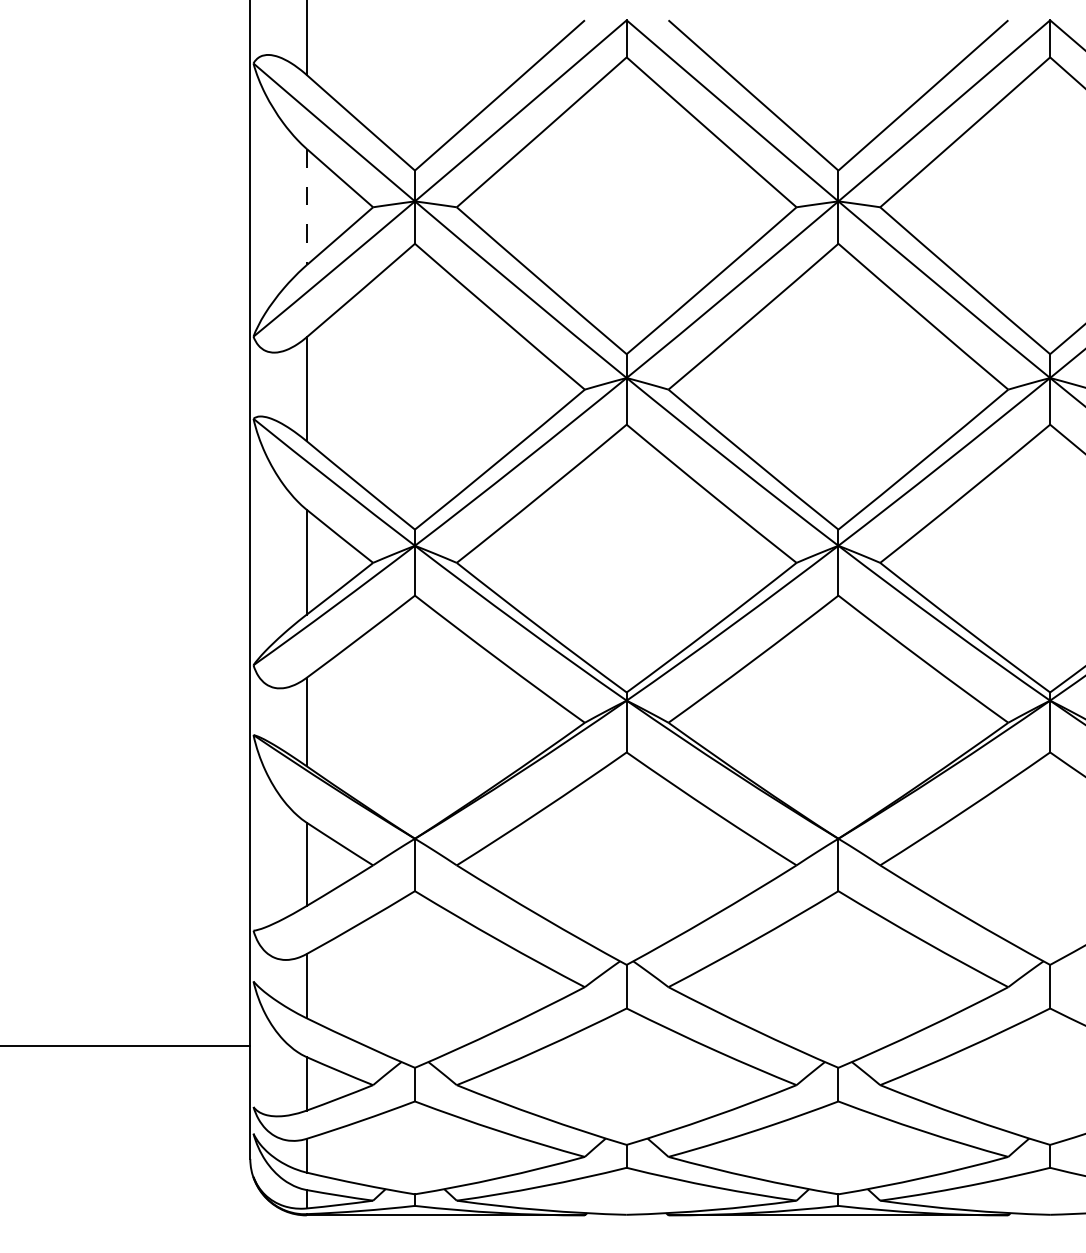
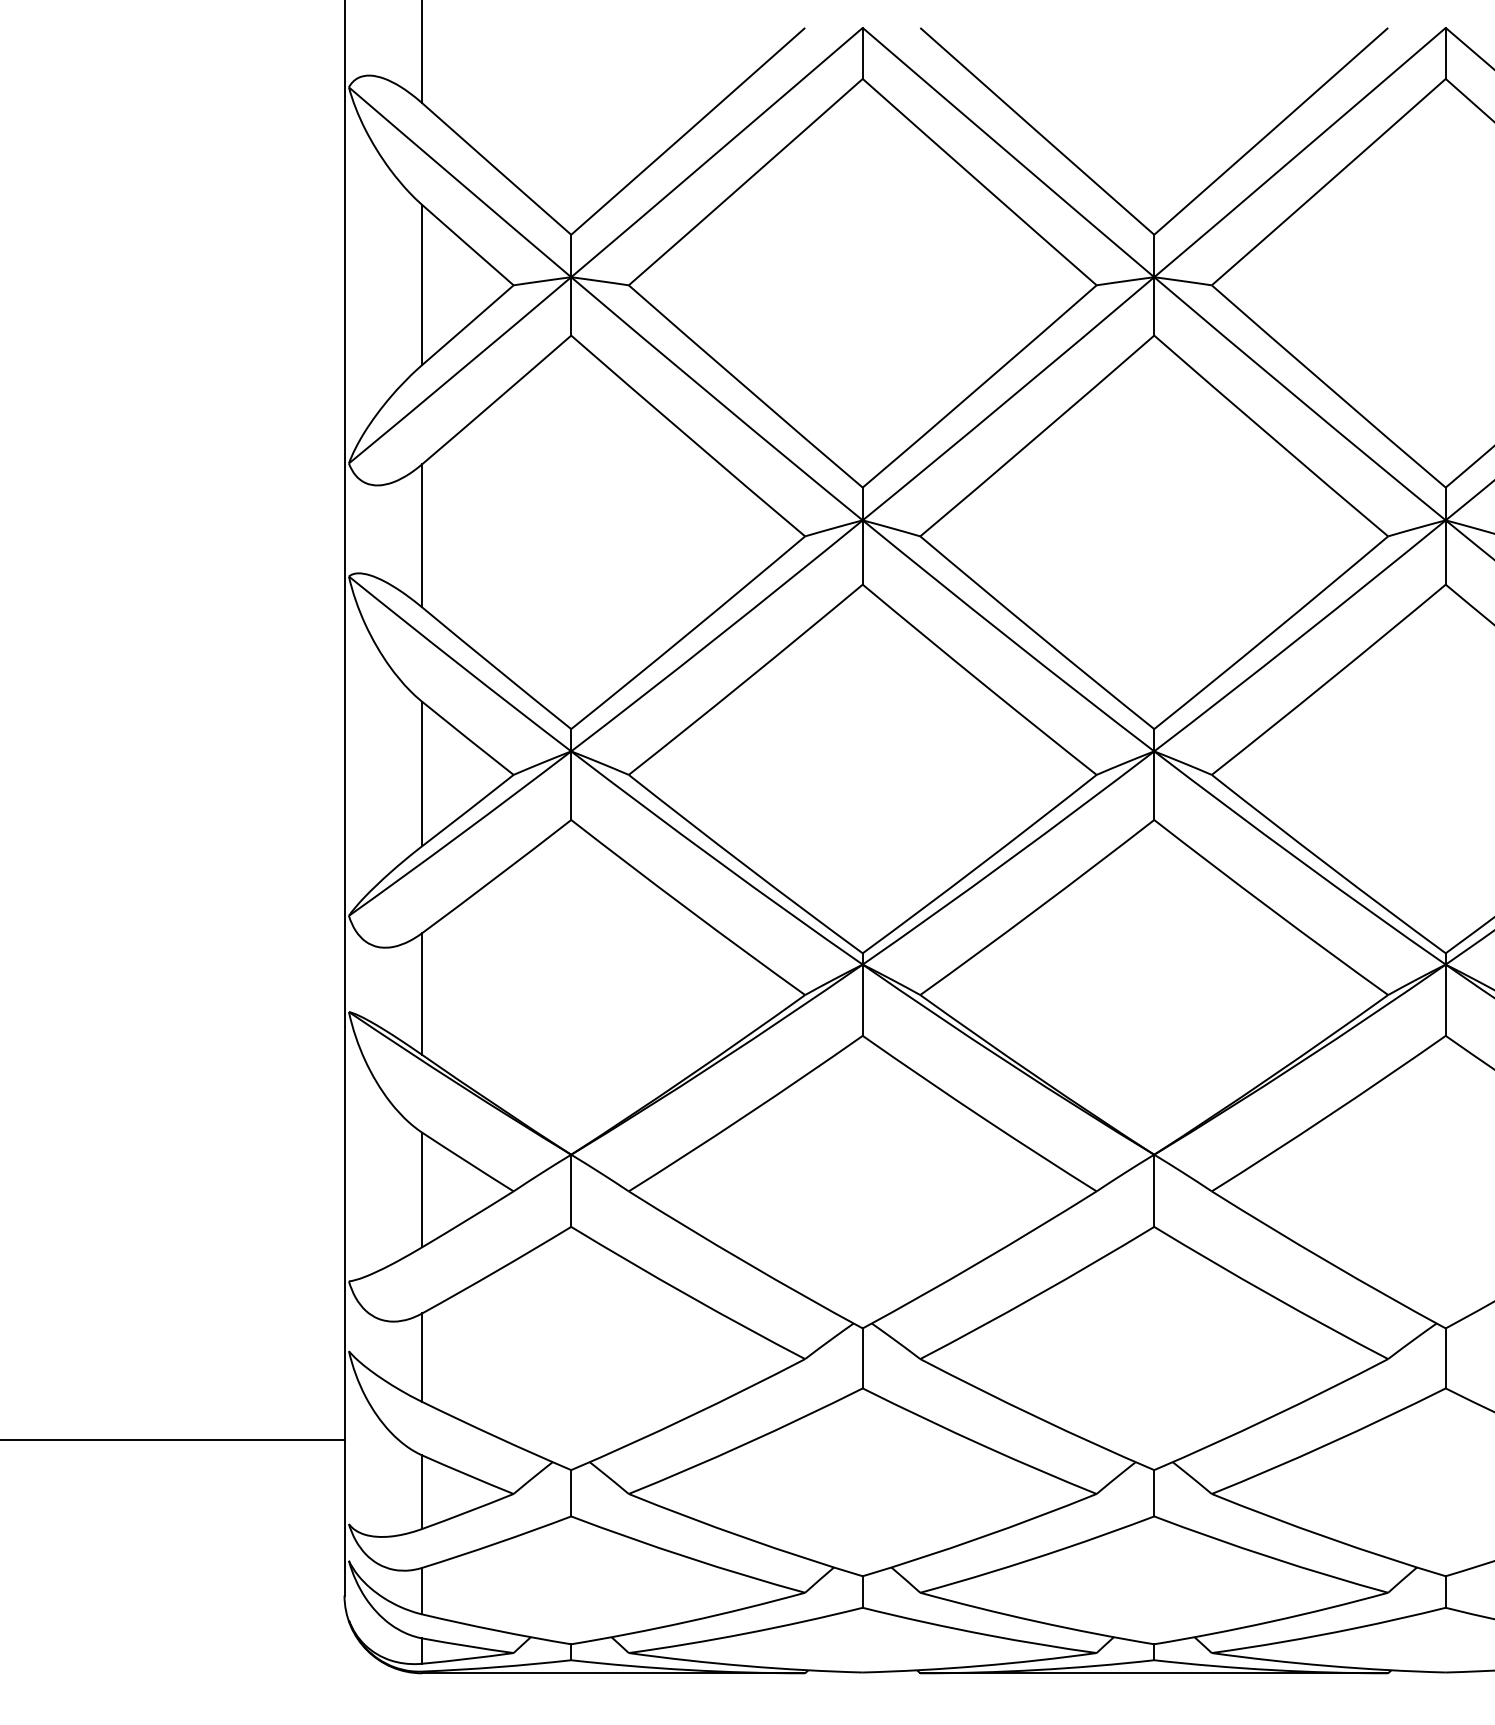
line: (306, 207) -> (421, 285), dashed -> solid

